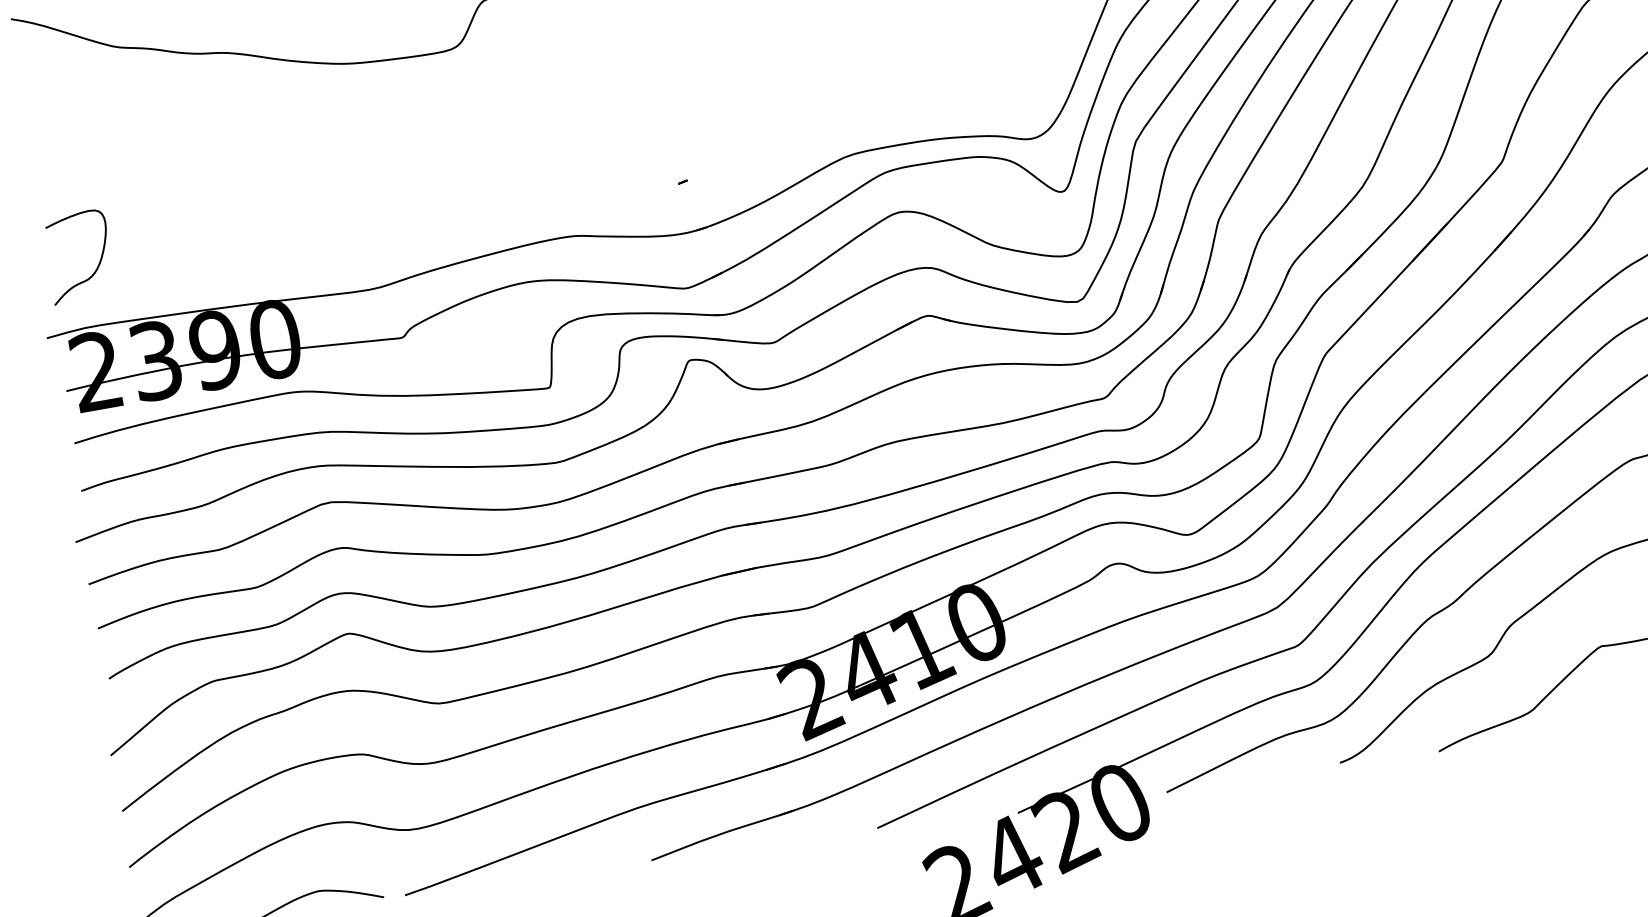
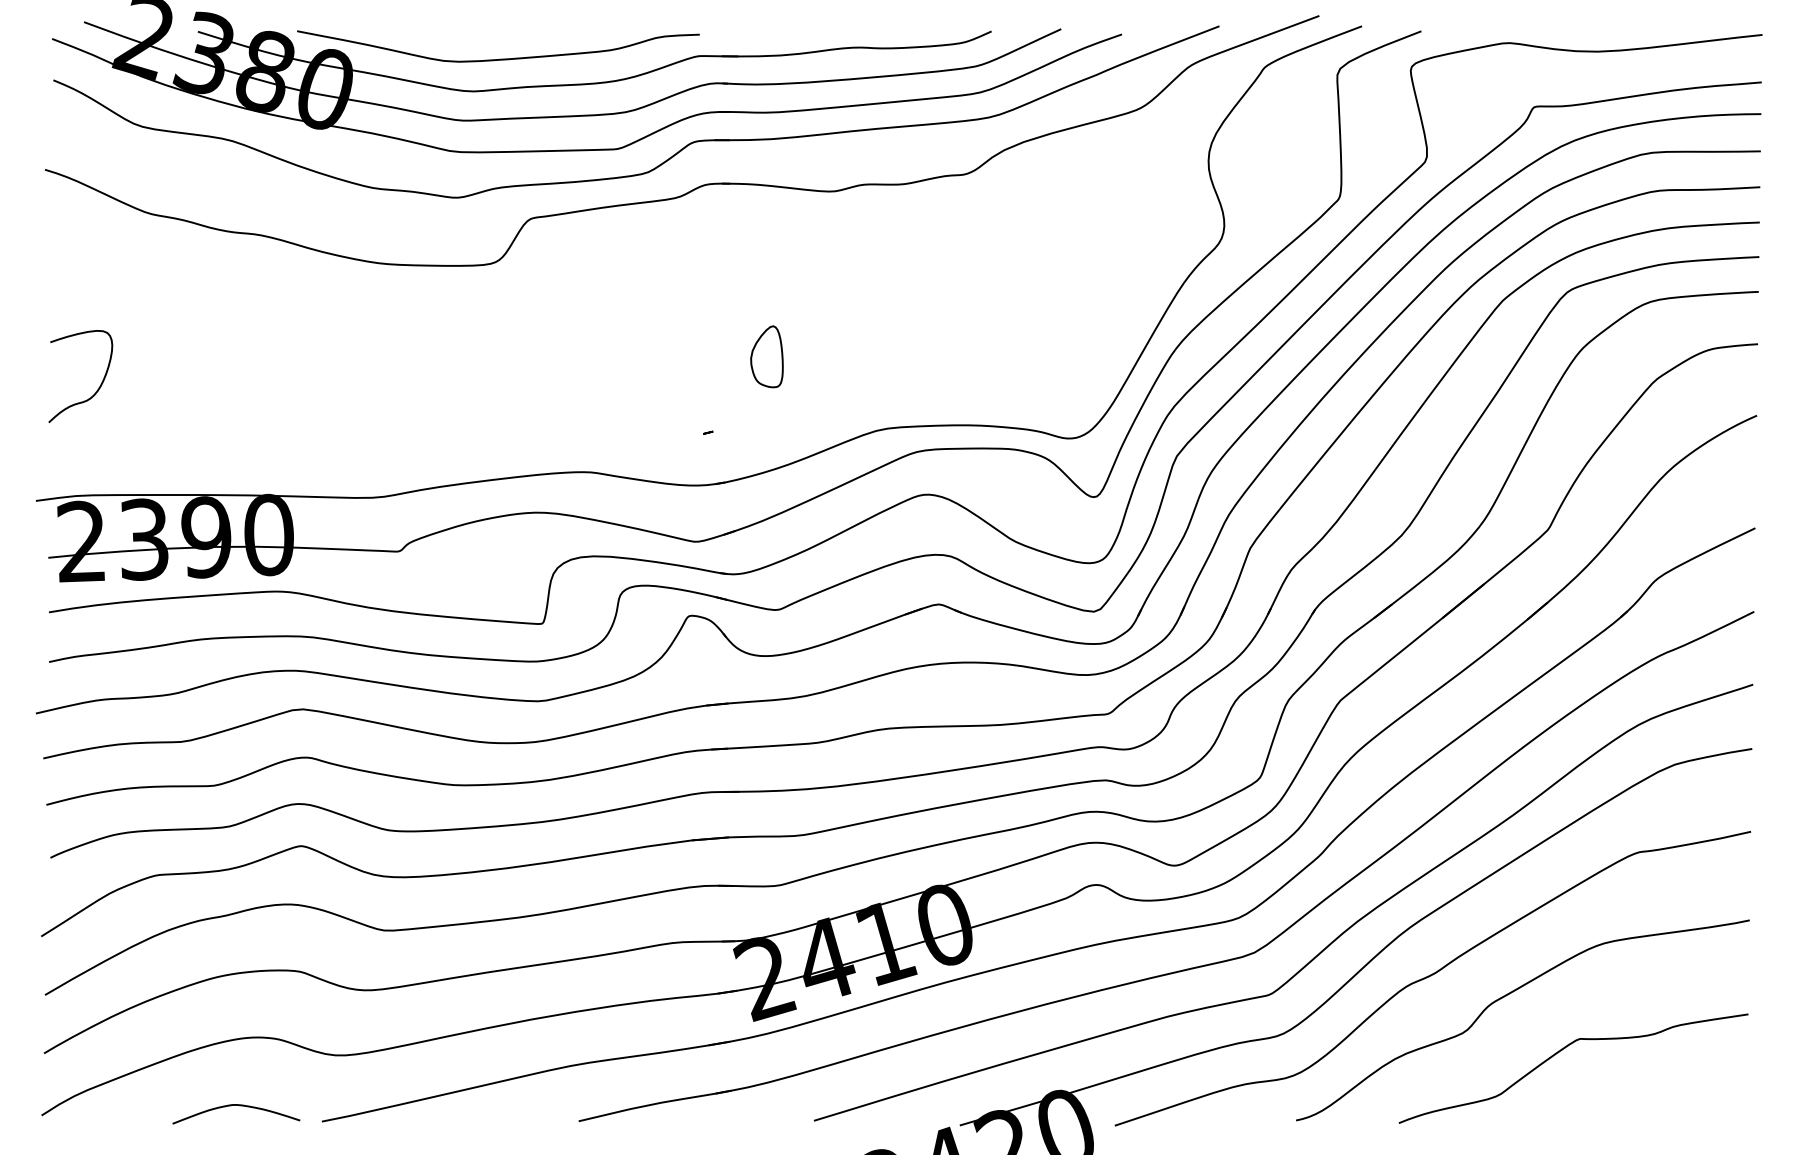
part: (728, 101) -> (766, 356), added
curve: (97, 265) -> (98, 387), moved

